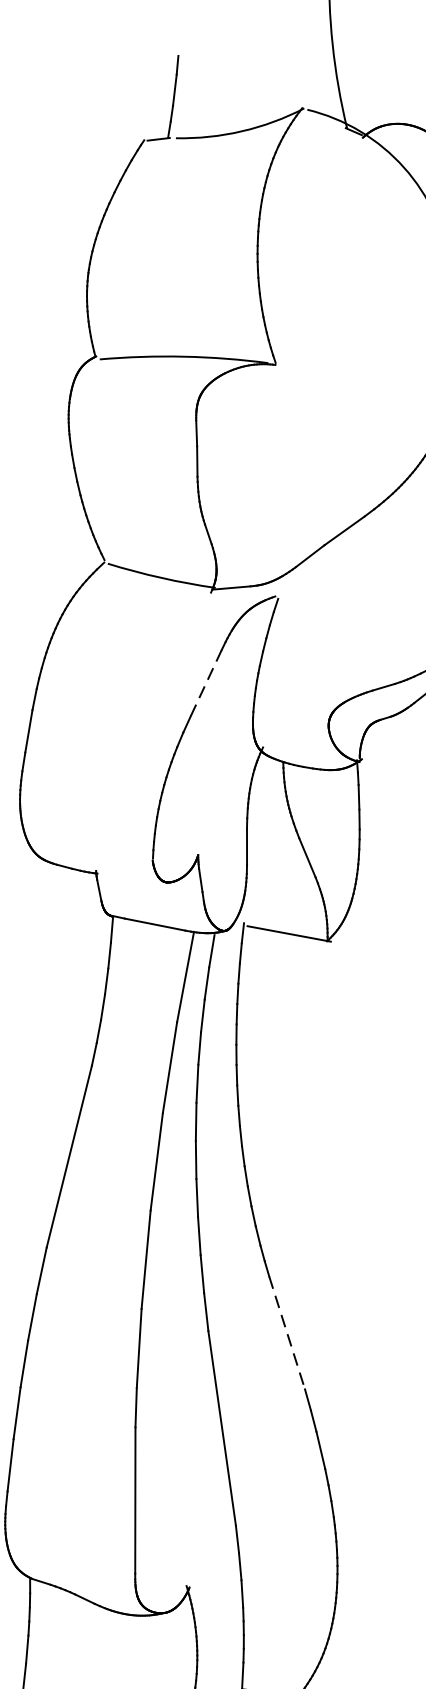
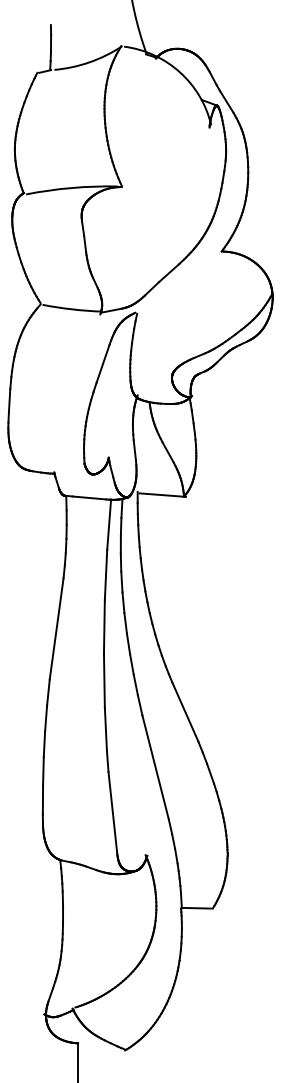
line: (207, 682) -> (103, 363), dashed -> solid
line: (287, 1334) -> (185, 712), dashed -> solid

